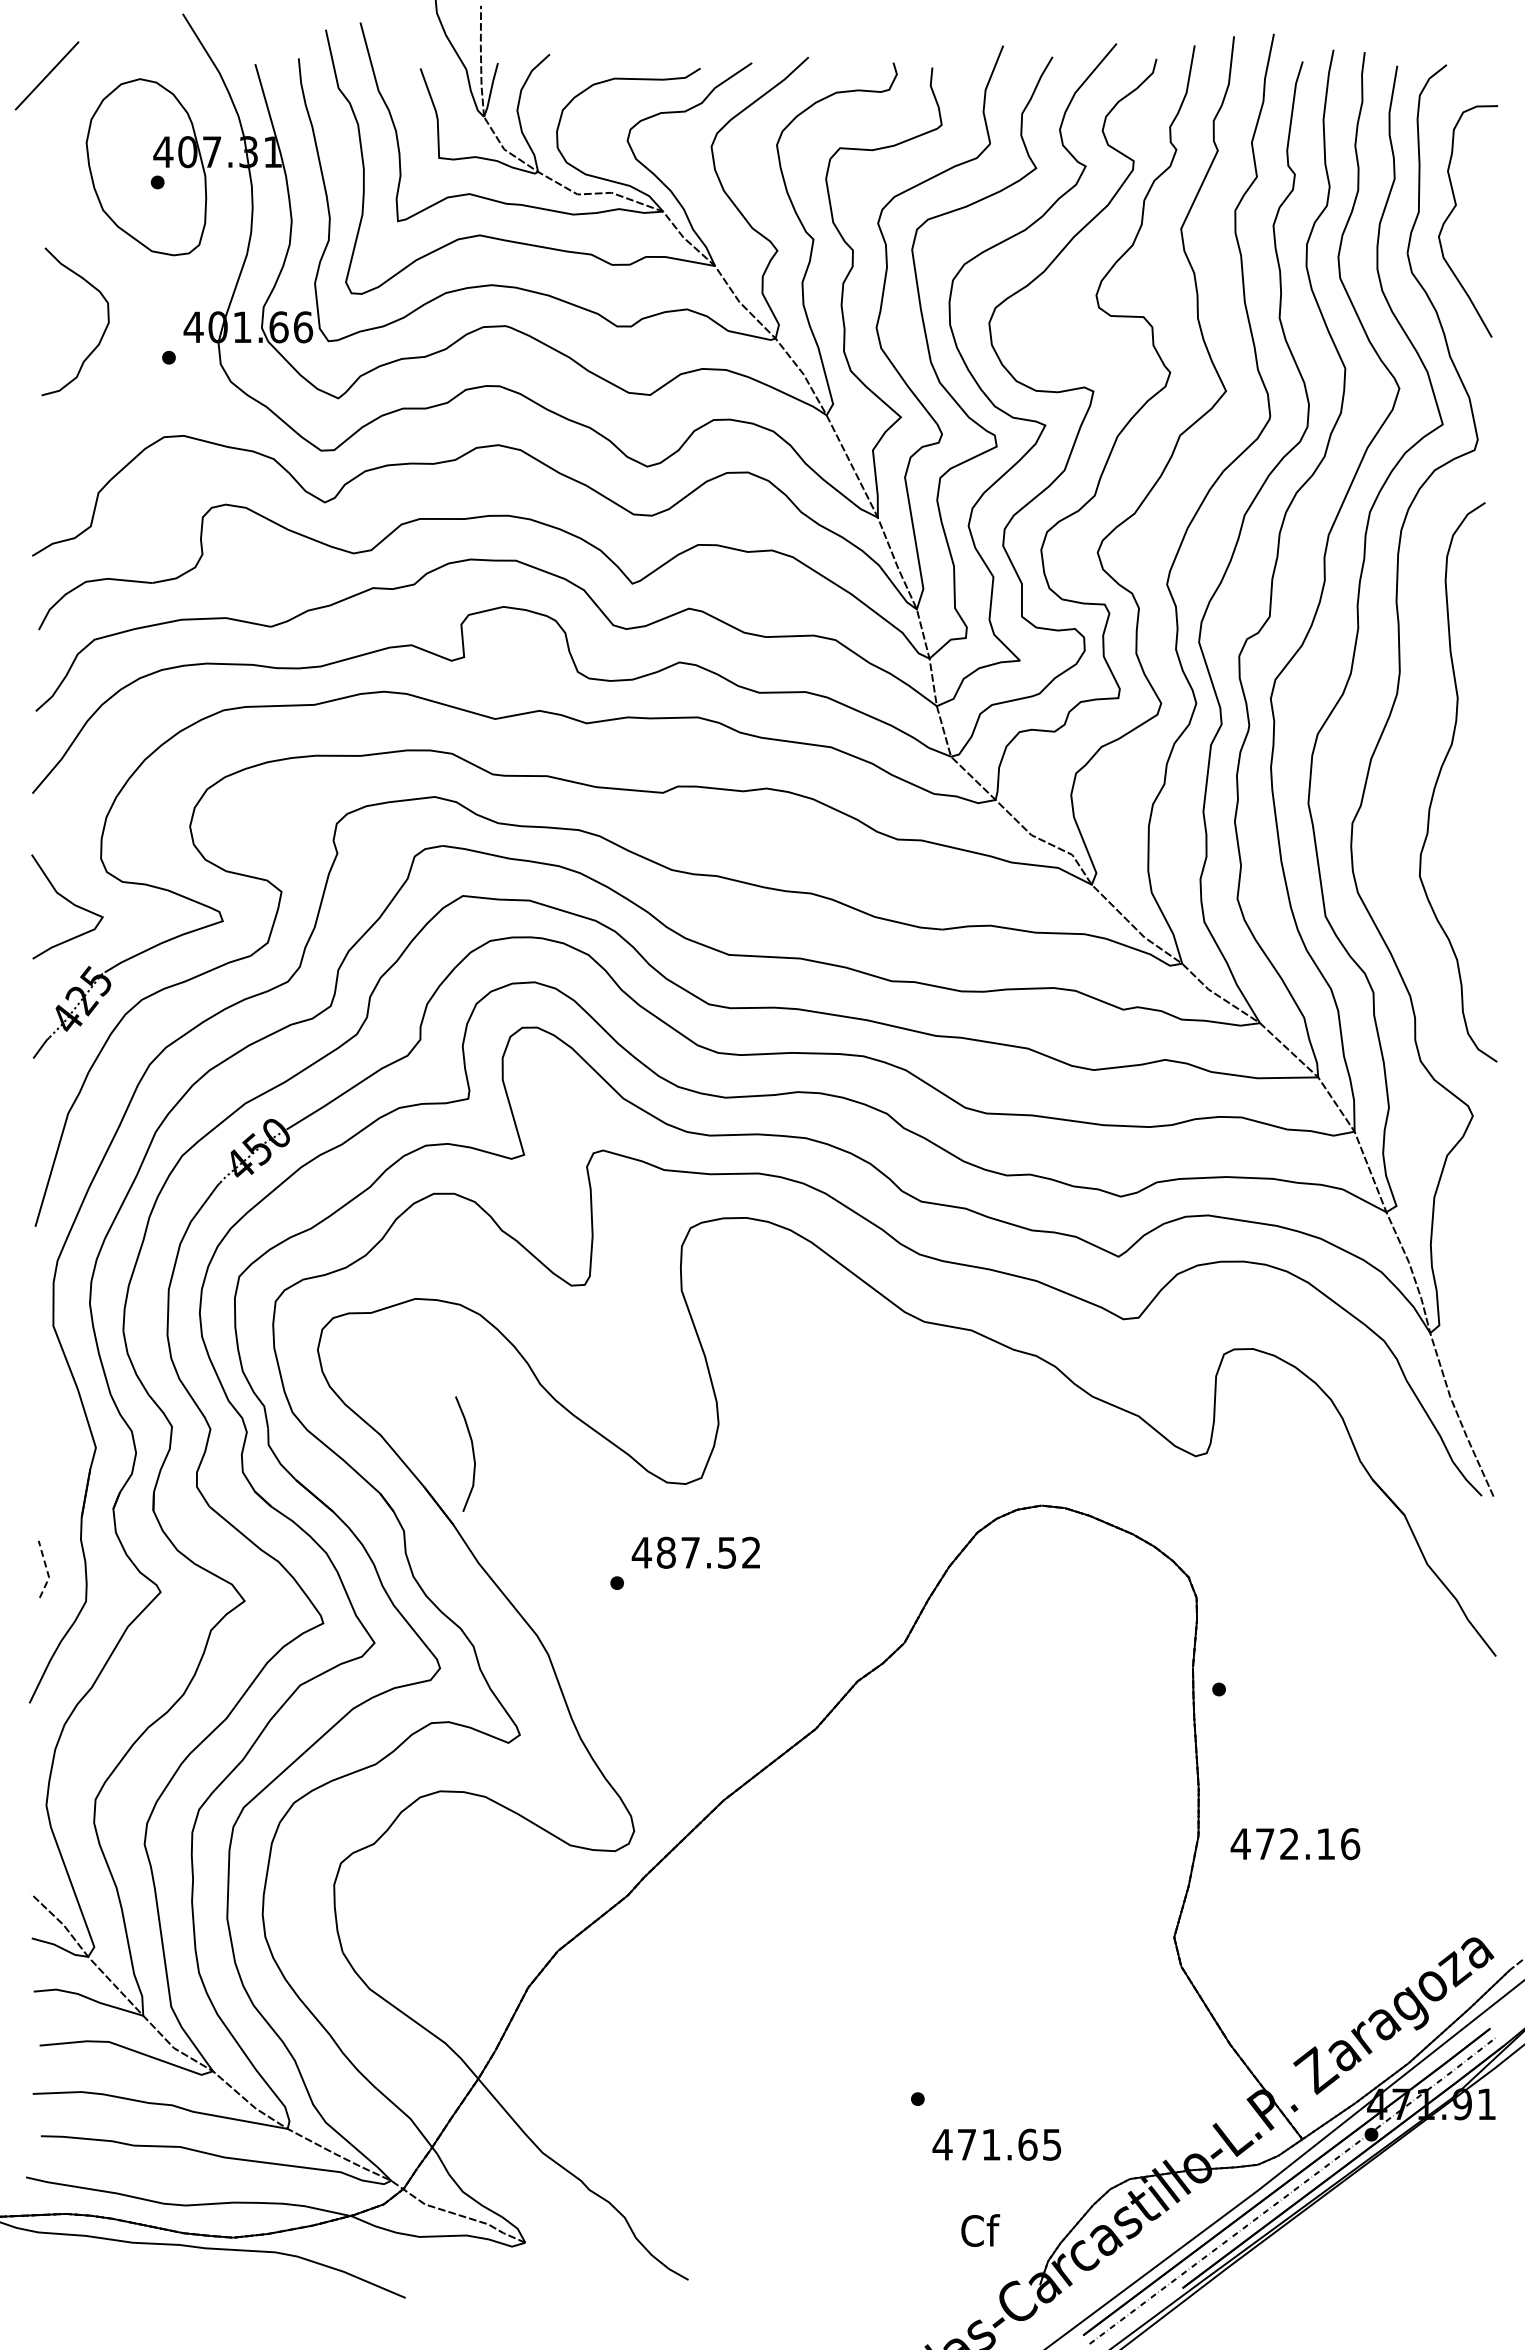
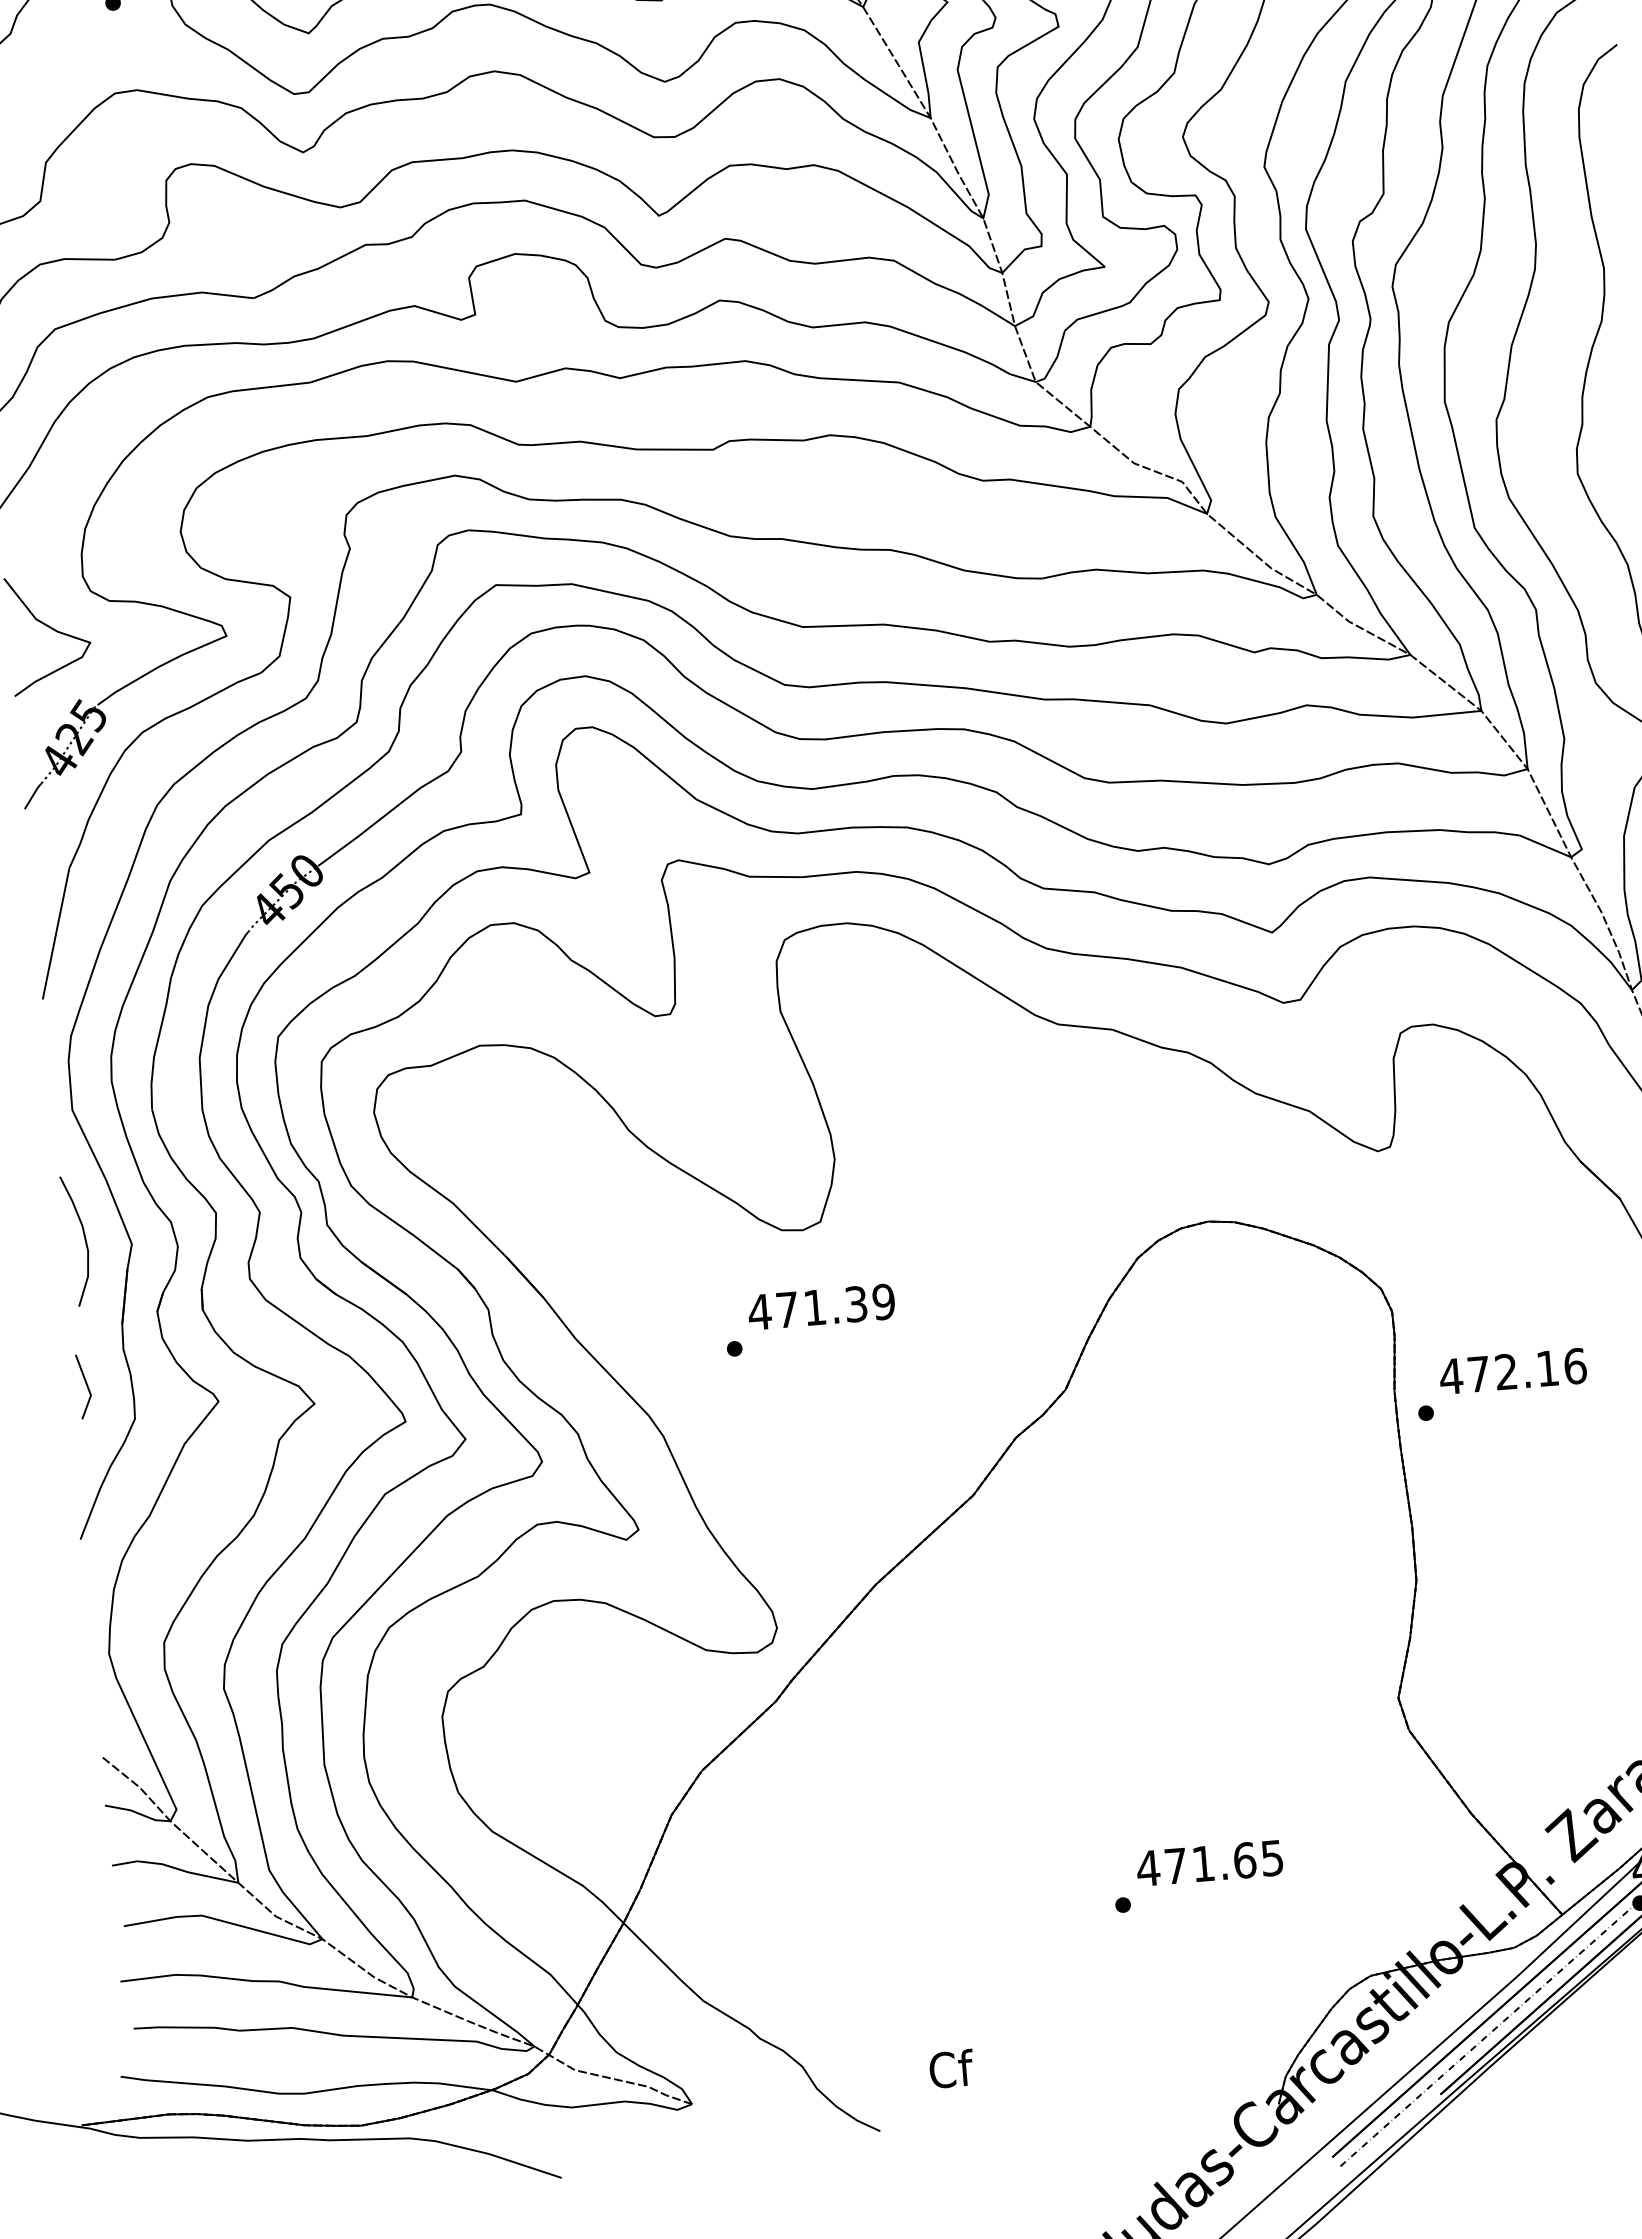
curve: (472, 1453) -> (84, 1239), moved
text: (708, 1552) -> (835, 1305), 487.52 -> 471.39
line: (47, 1570) -> (88, 1387), dashed -> solid
text: (1295, 1844) -> (1513, 1371), moved
text: (996, 2144) -> (1209, 1863), moved
text: (980, 2230) -> (951, 2068), moved

